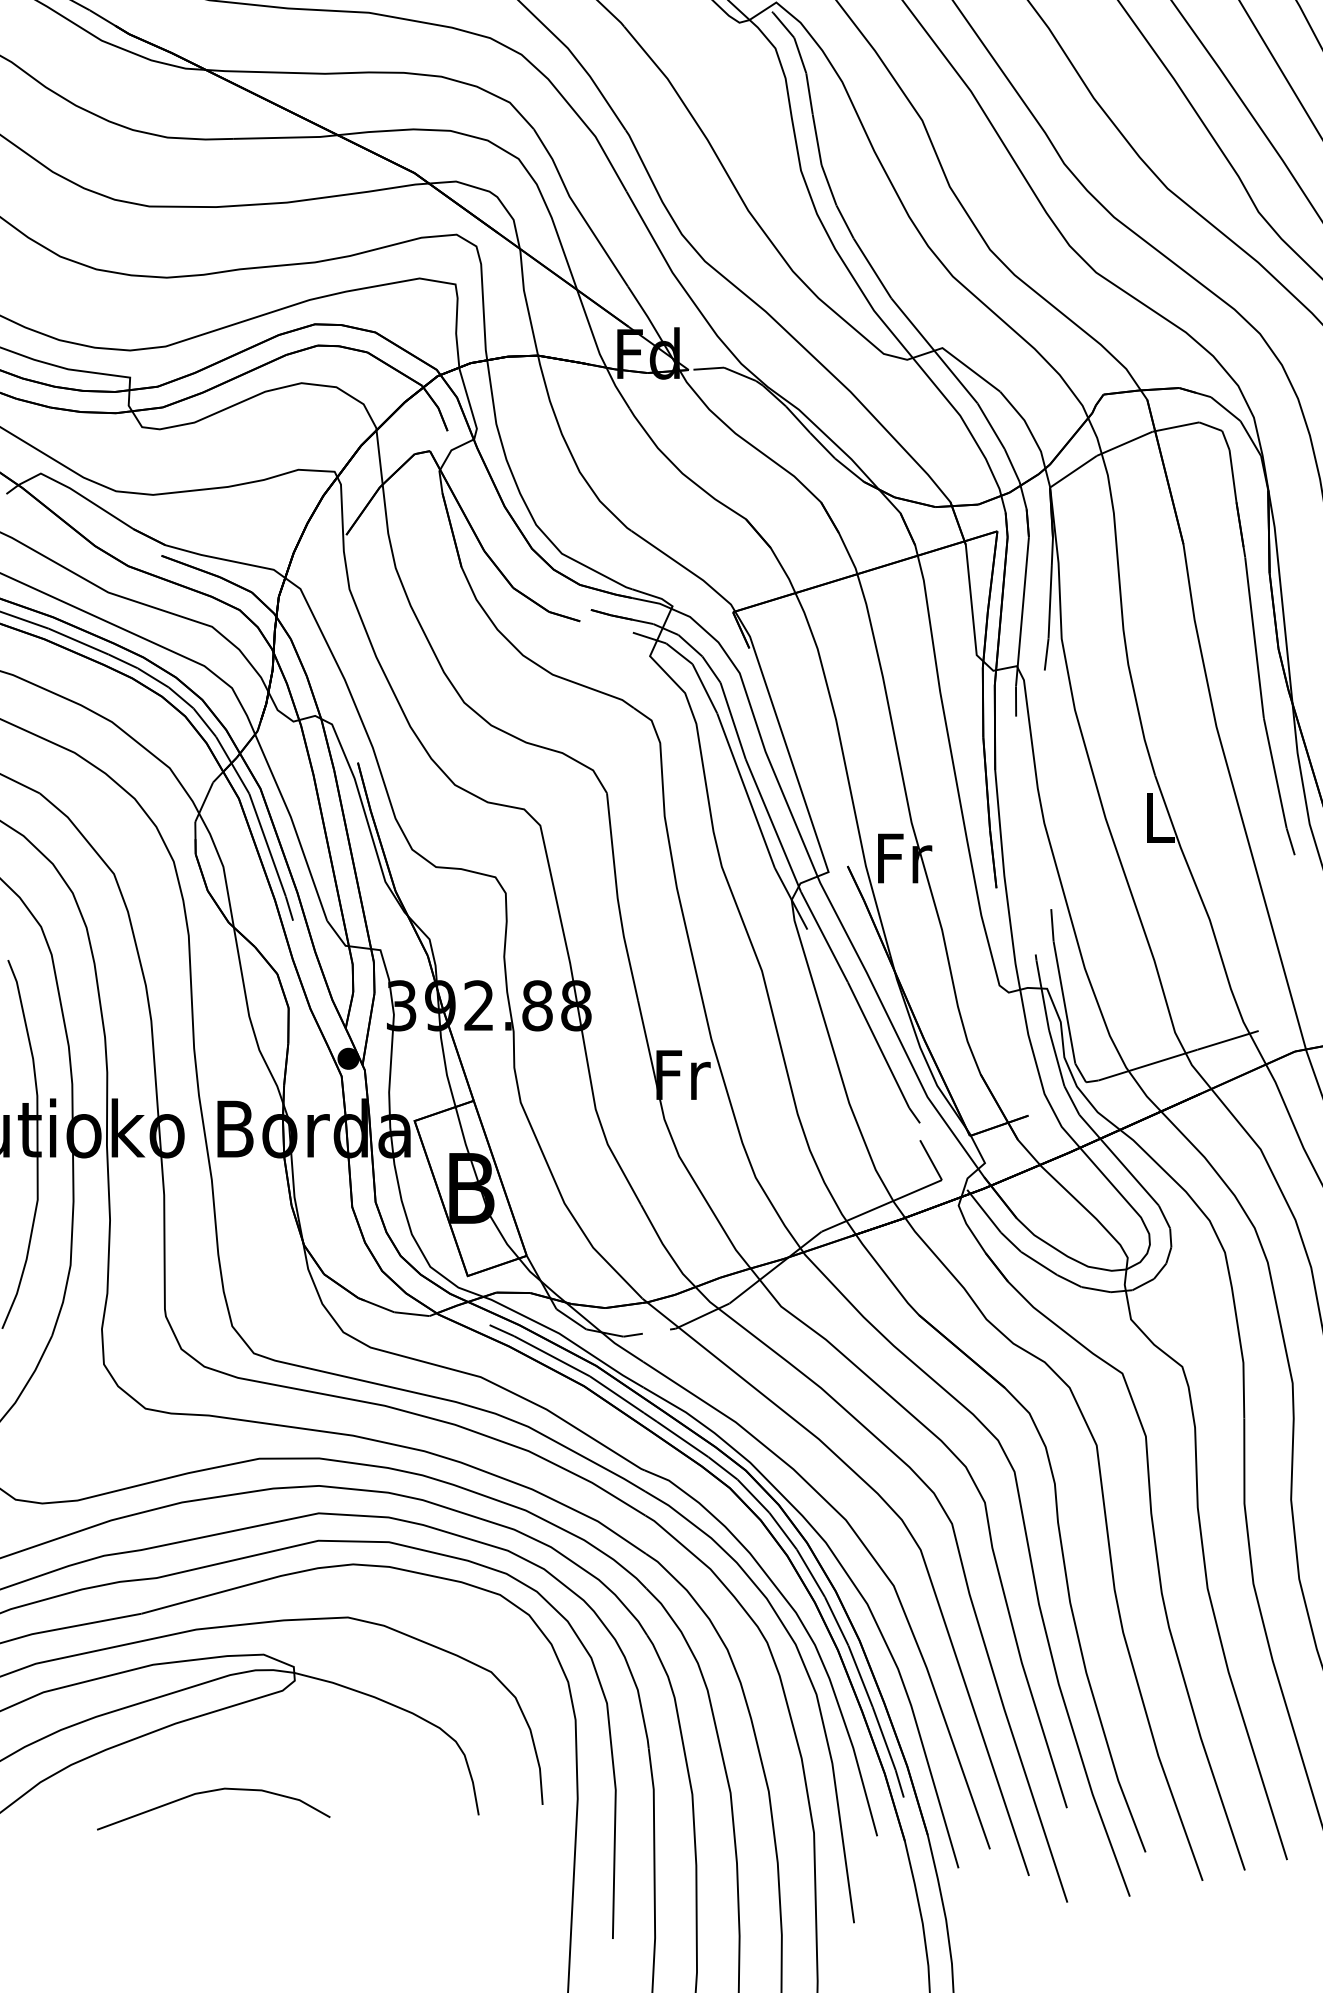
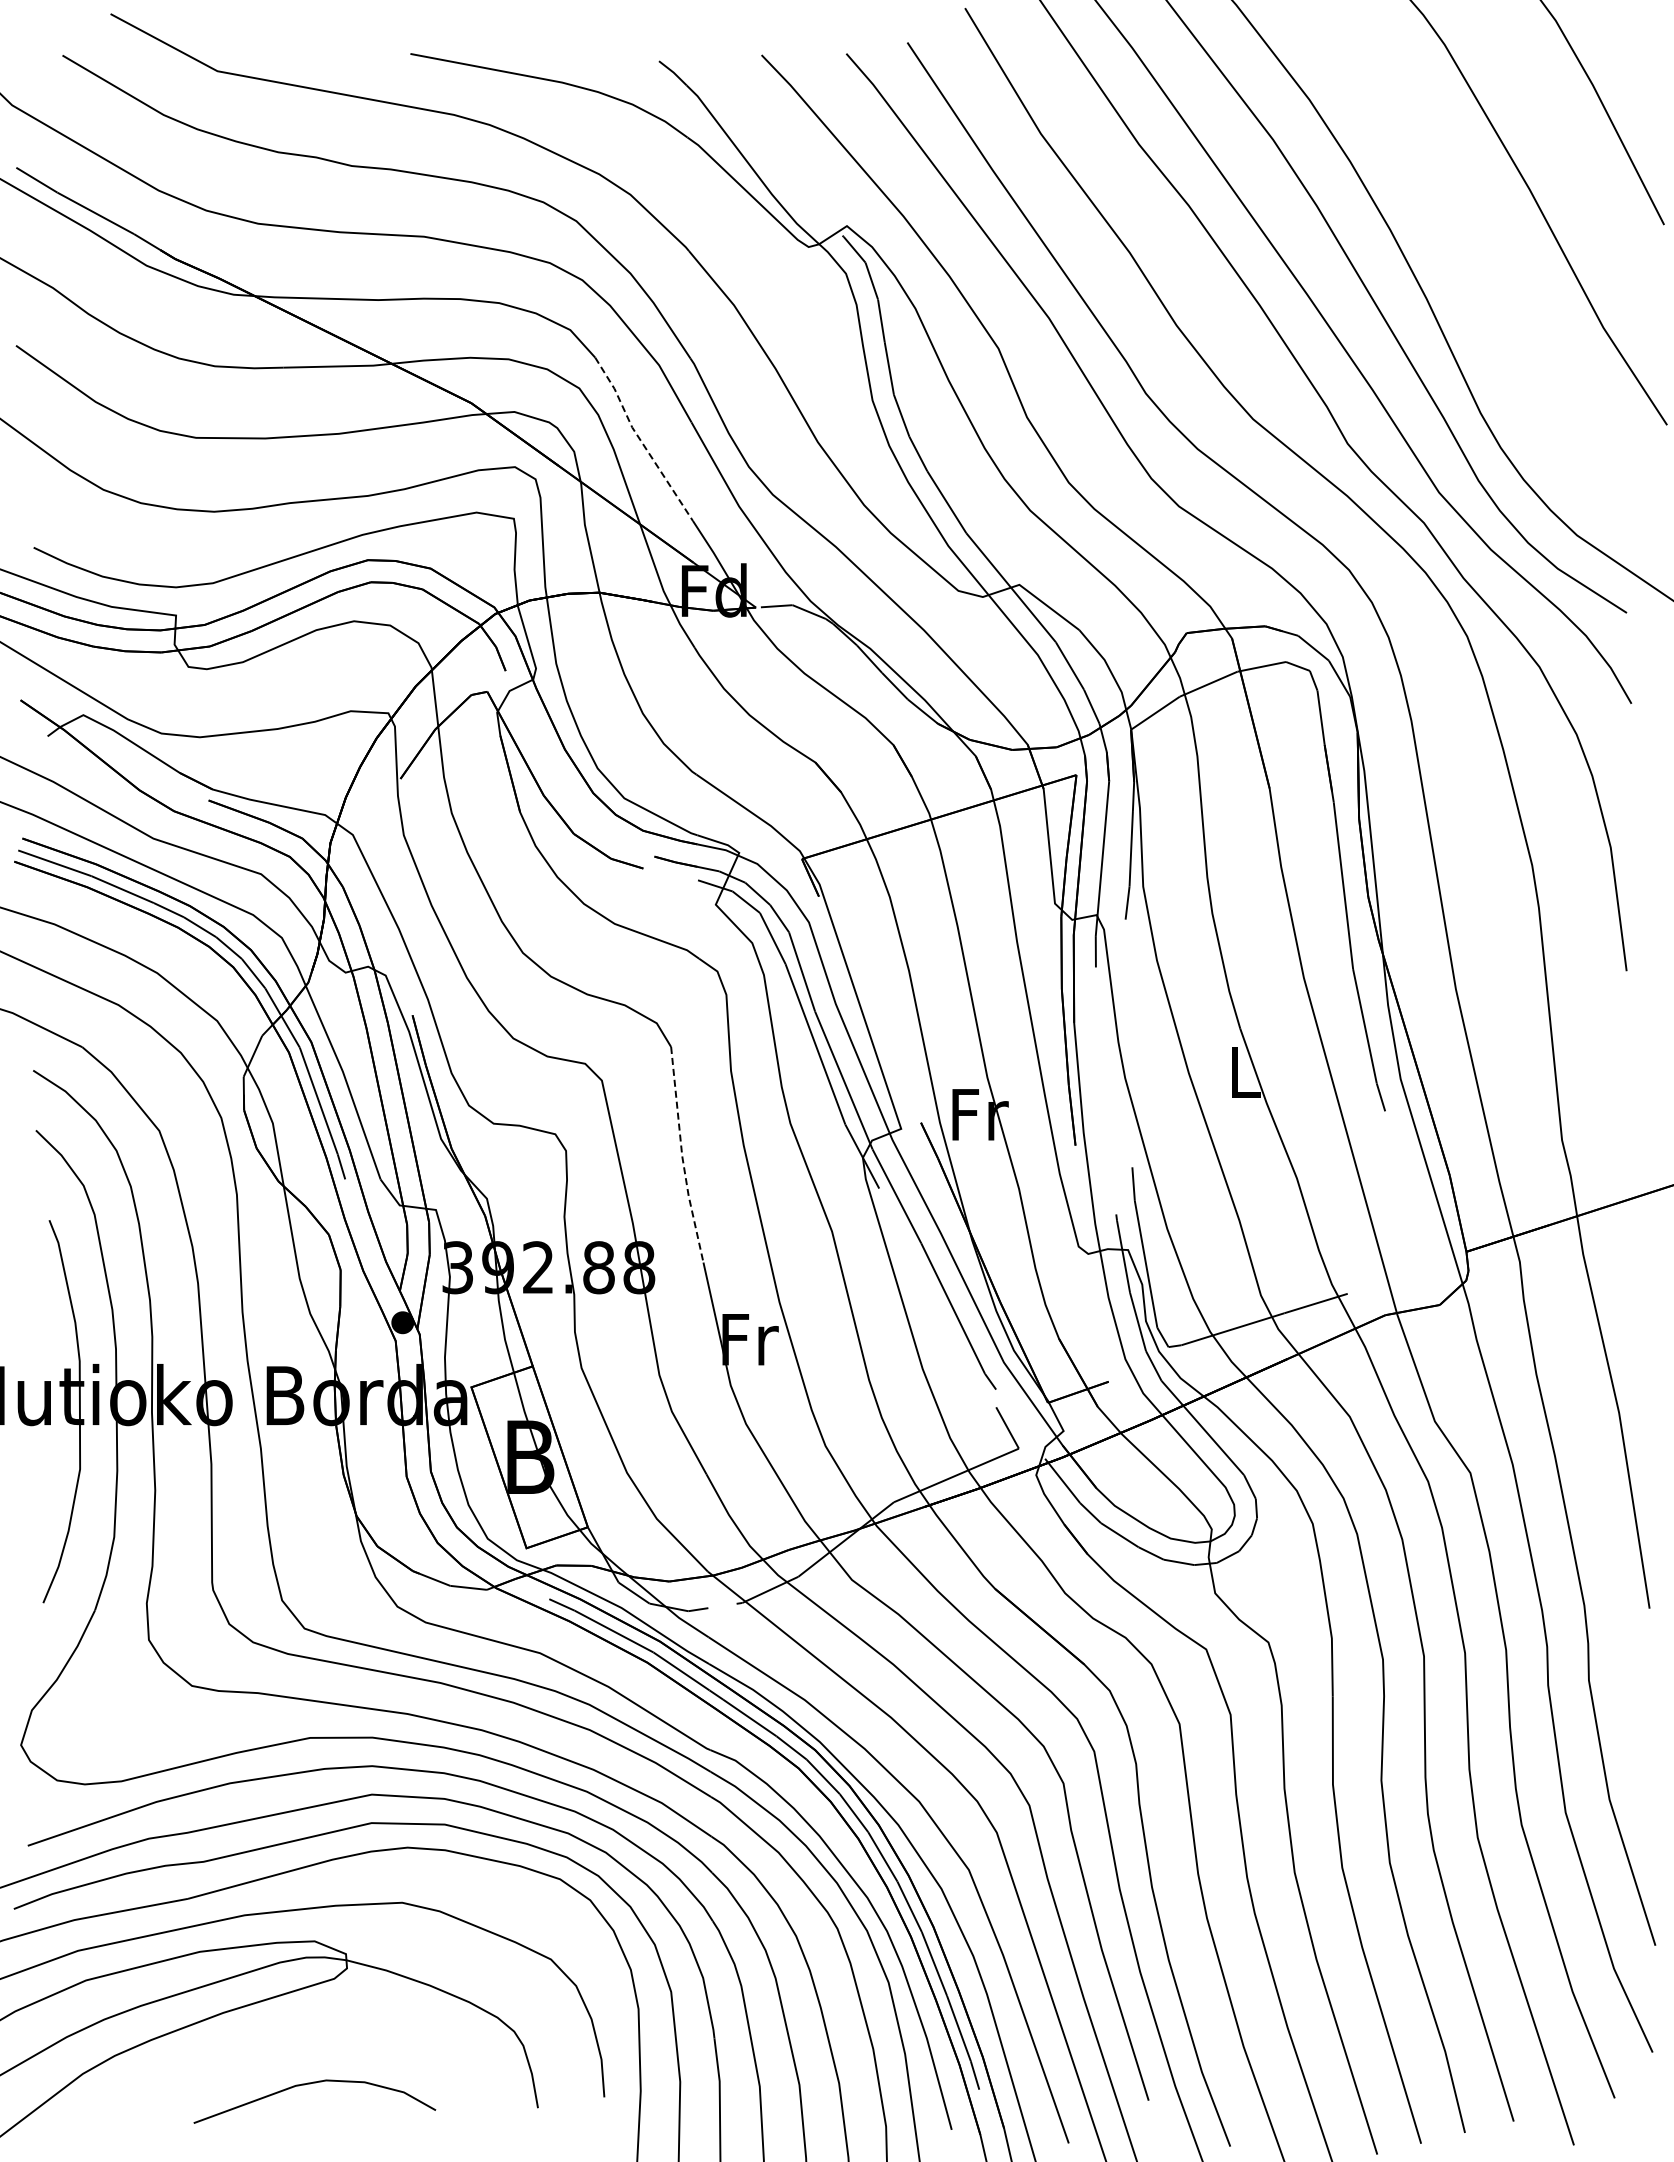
line: (577, 209) -> (640, 440), solid -> dashed
line: (617, 898) -> (682, 1156), solid -> dashed
curve: (209, 1792) -> (310, 2084), moved

